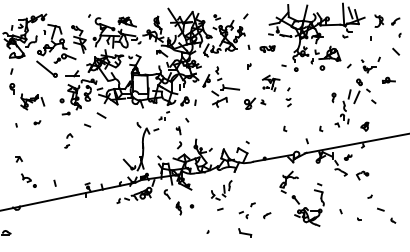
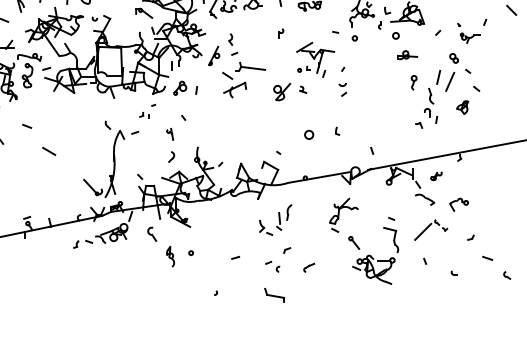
part: (388, 79) -> (407, 53), moved
part: (270, 83) -> (314, 60), size x1.43
line: (101, 115) -> (49, 151), moved
part: (364, 126) -> (462, 107), moved
part: (321, 128) -> (394, 130), removed
circle: (266, 130) -> (308, 133), added
part: (221, 190) -> (275, 220), moved
part: (344, 191) -> (430, 229), added

